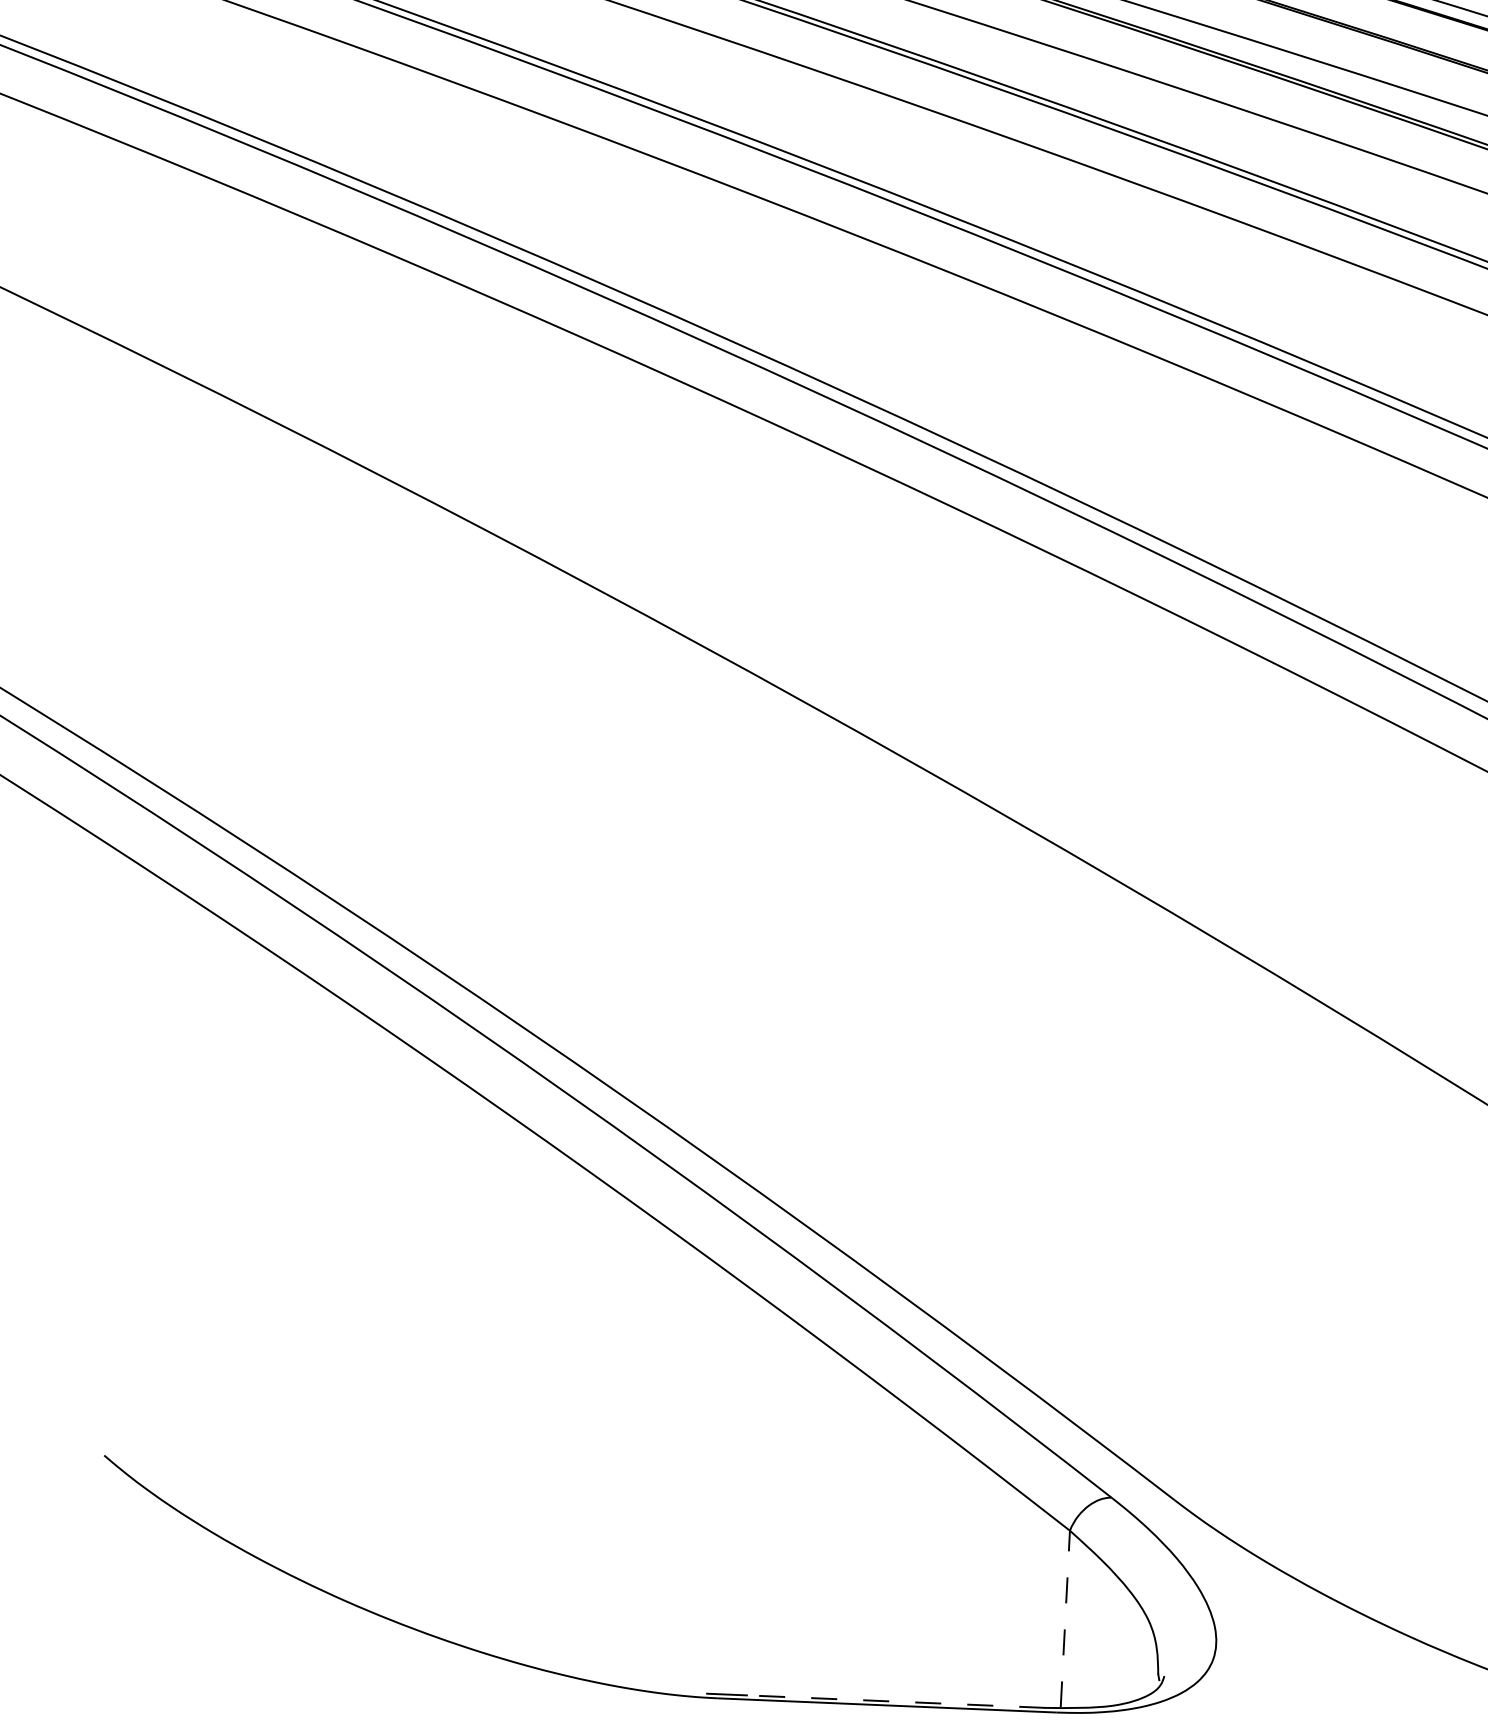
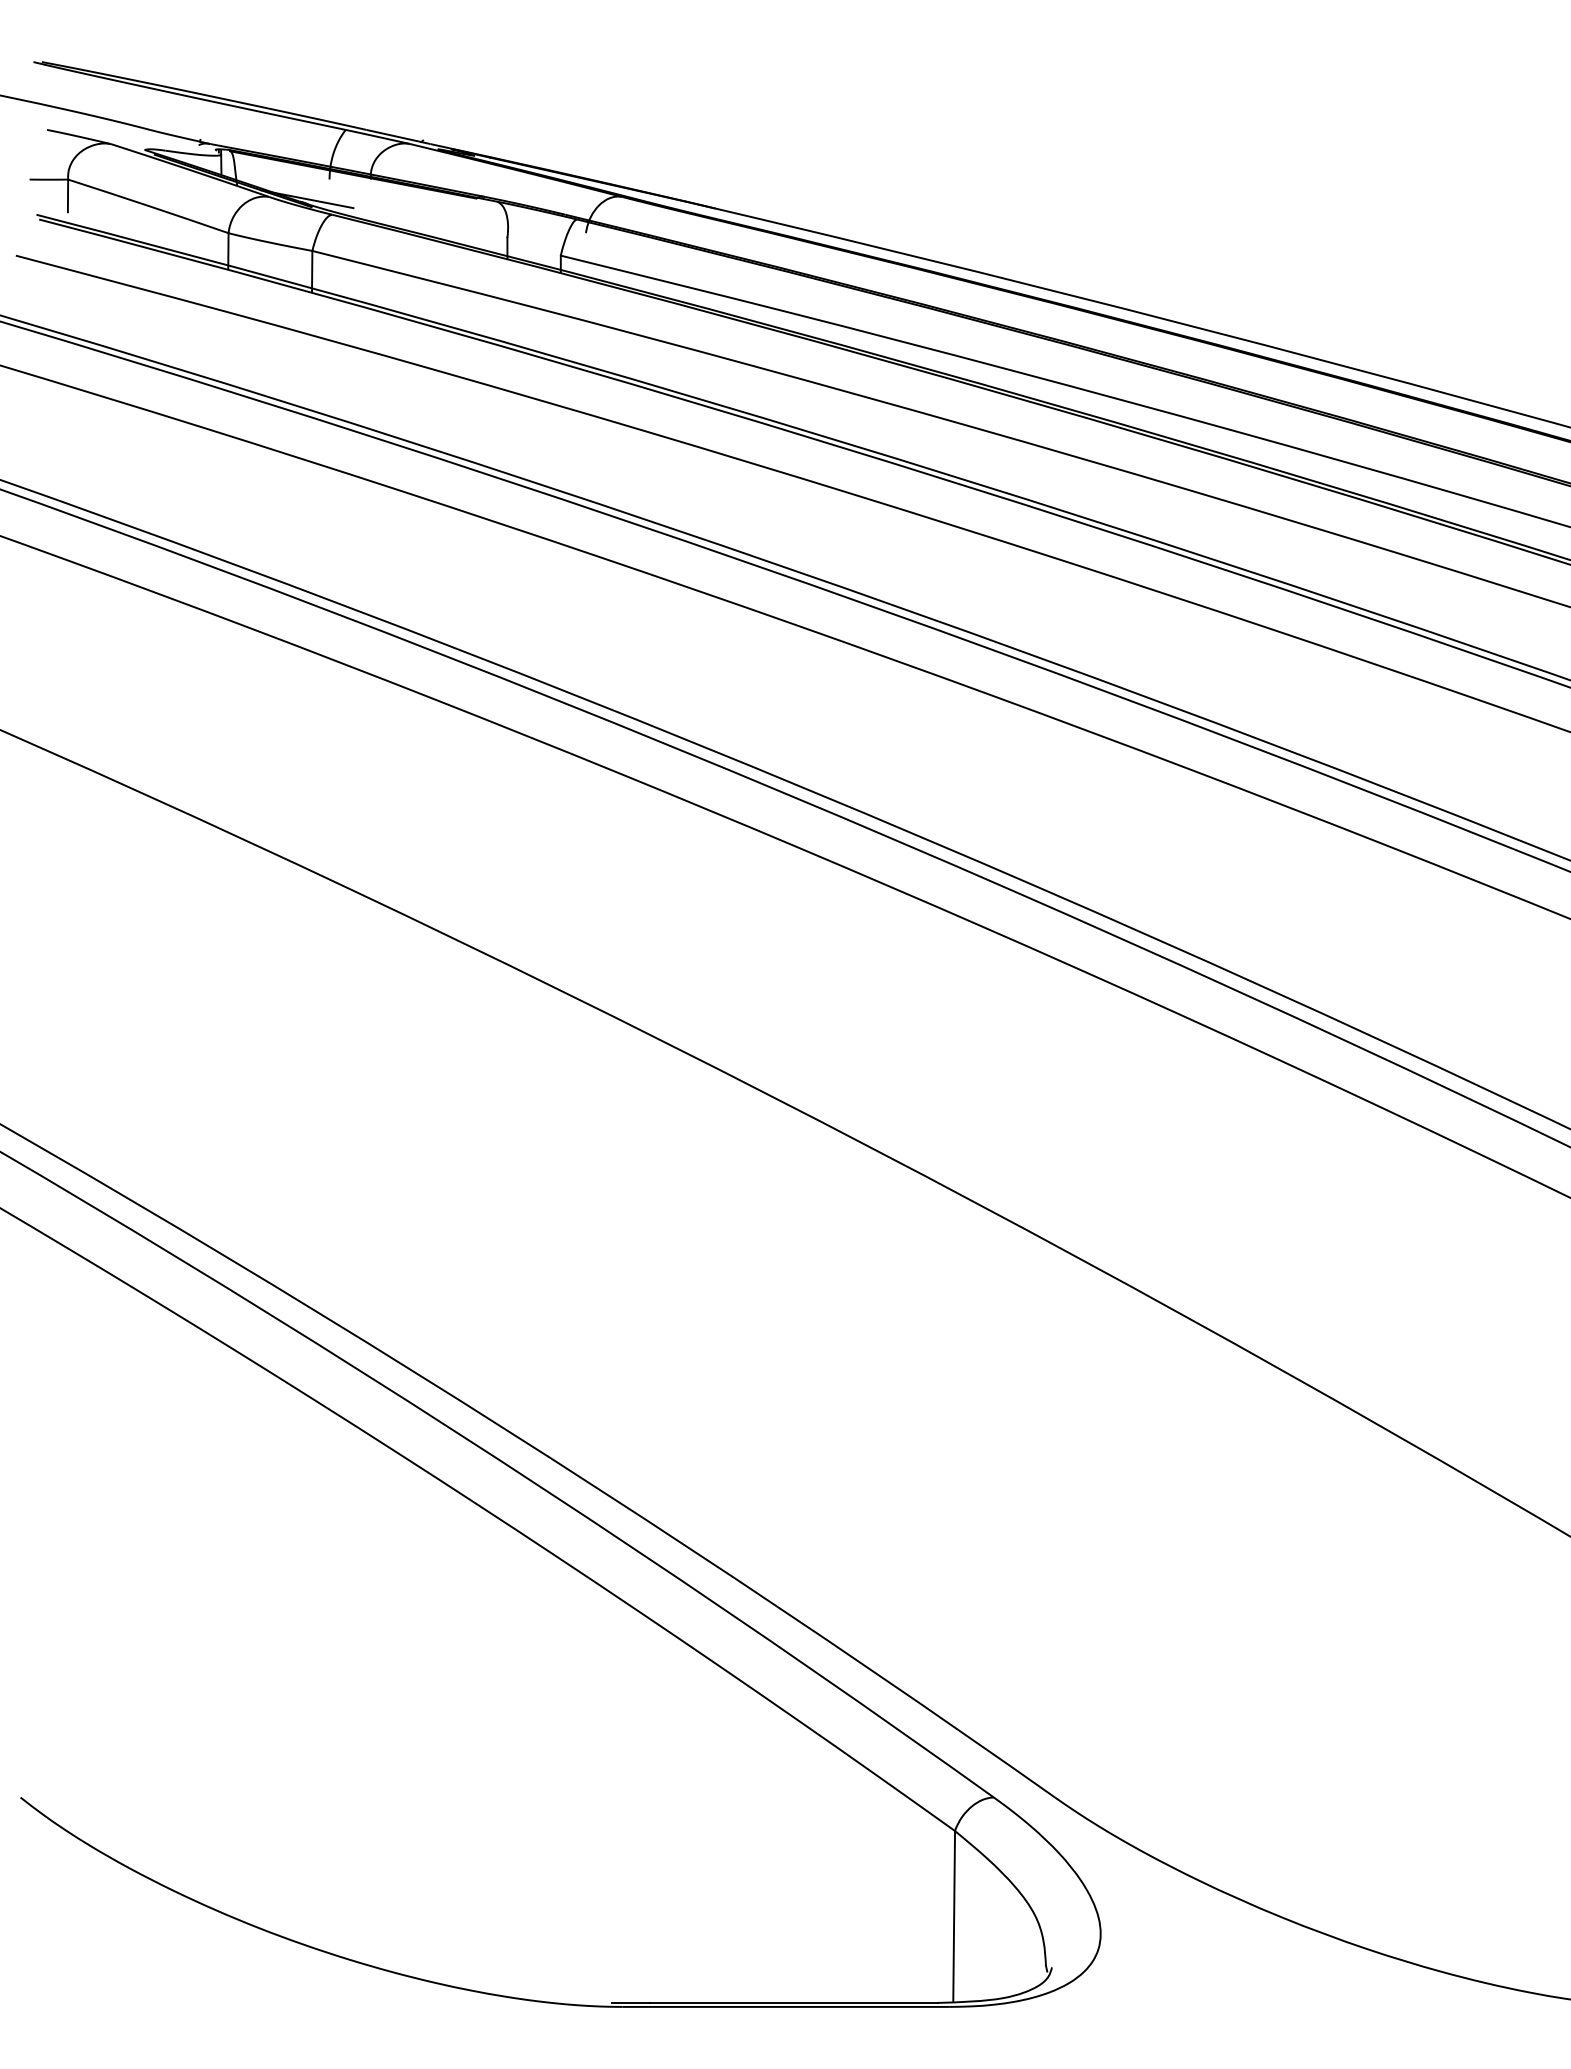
line: (1065, 1618) -> (954, 1915), dashed -> solid
line: (895, 1701) -> (793, 2002), dashed -> solid

